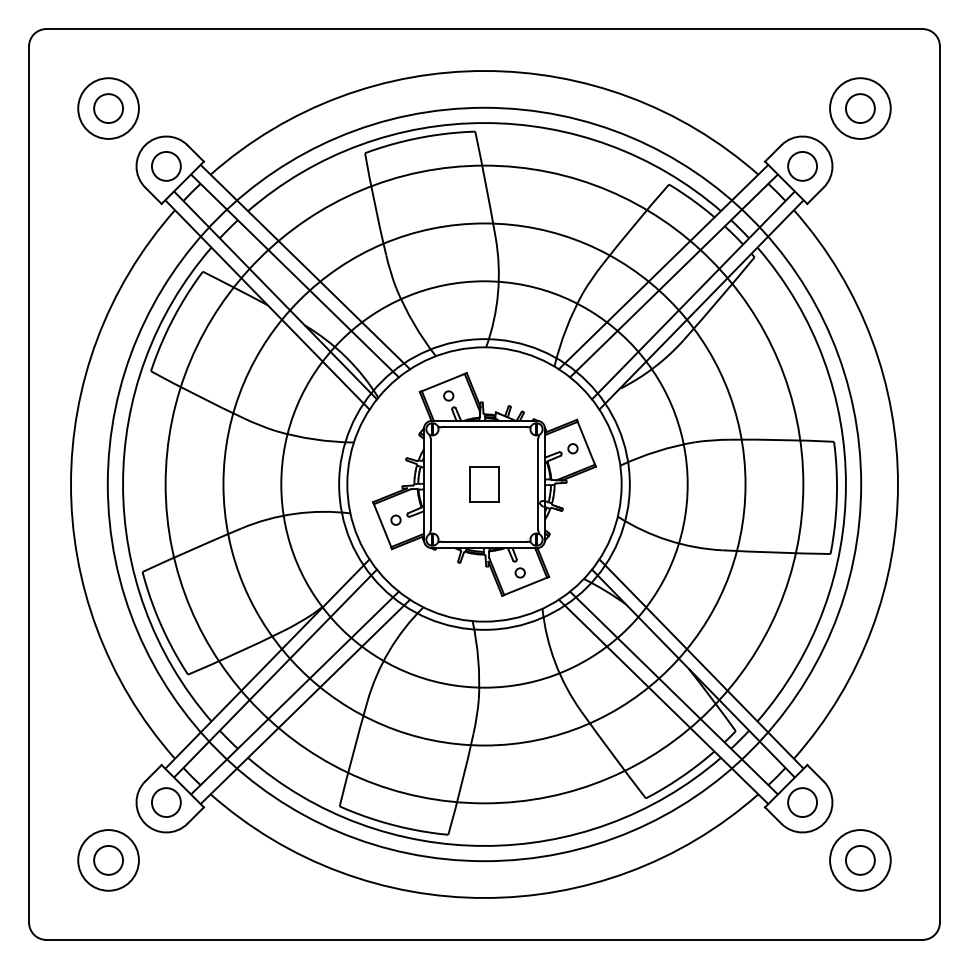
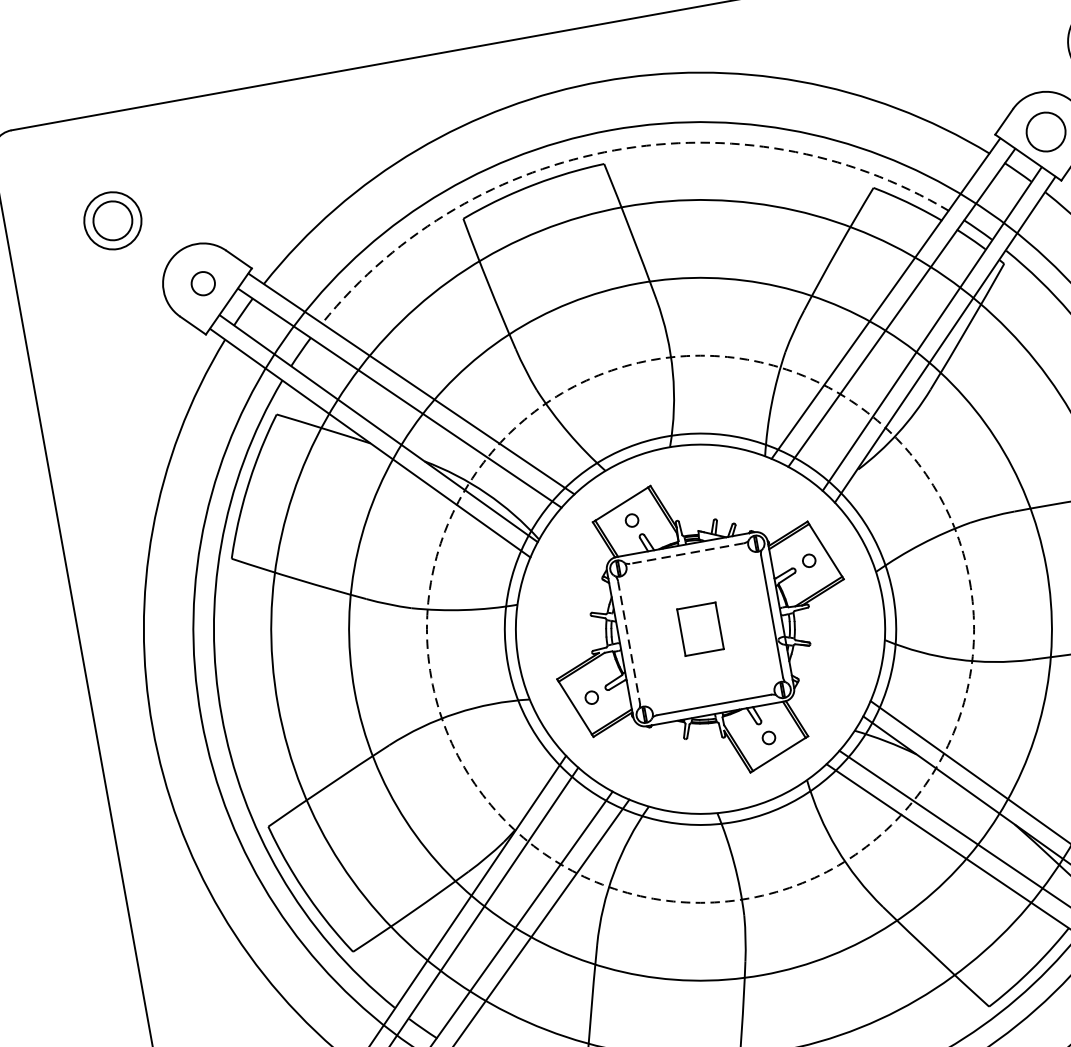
circle: (108, 108) -> (112, 220), size x0.7
arc: (484, 123) -> (614, 151), solid -> dashed
circle: (165, 165) -> (201, 282), size x0.6
line: (484, 427) -> (686, 553), solid -> dashed
line: (430, 484) -> (628, 642), solid -> dashed
circle: (484, 484) -> (700, 629), solid -> dashed

